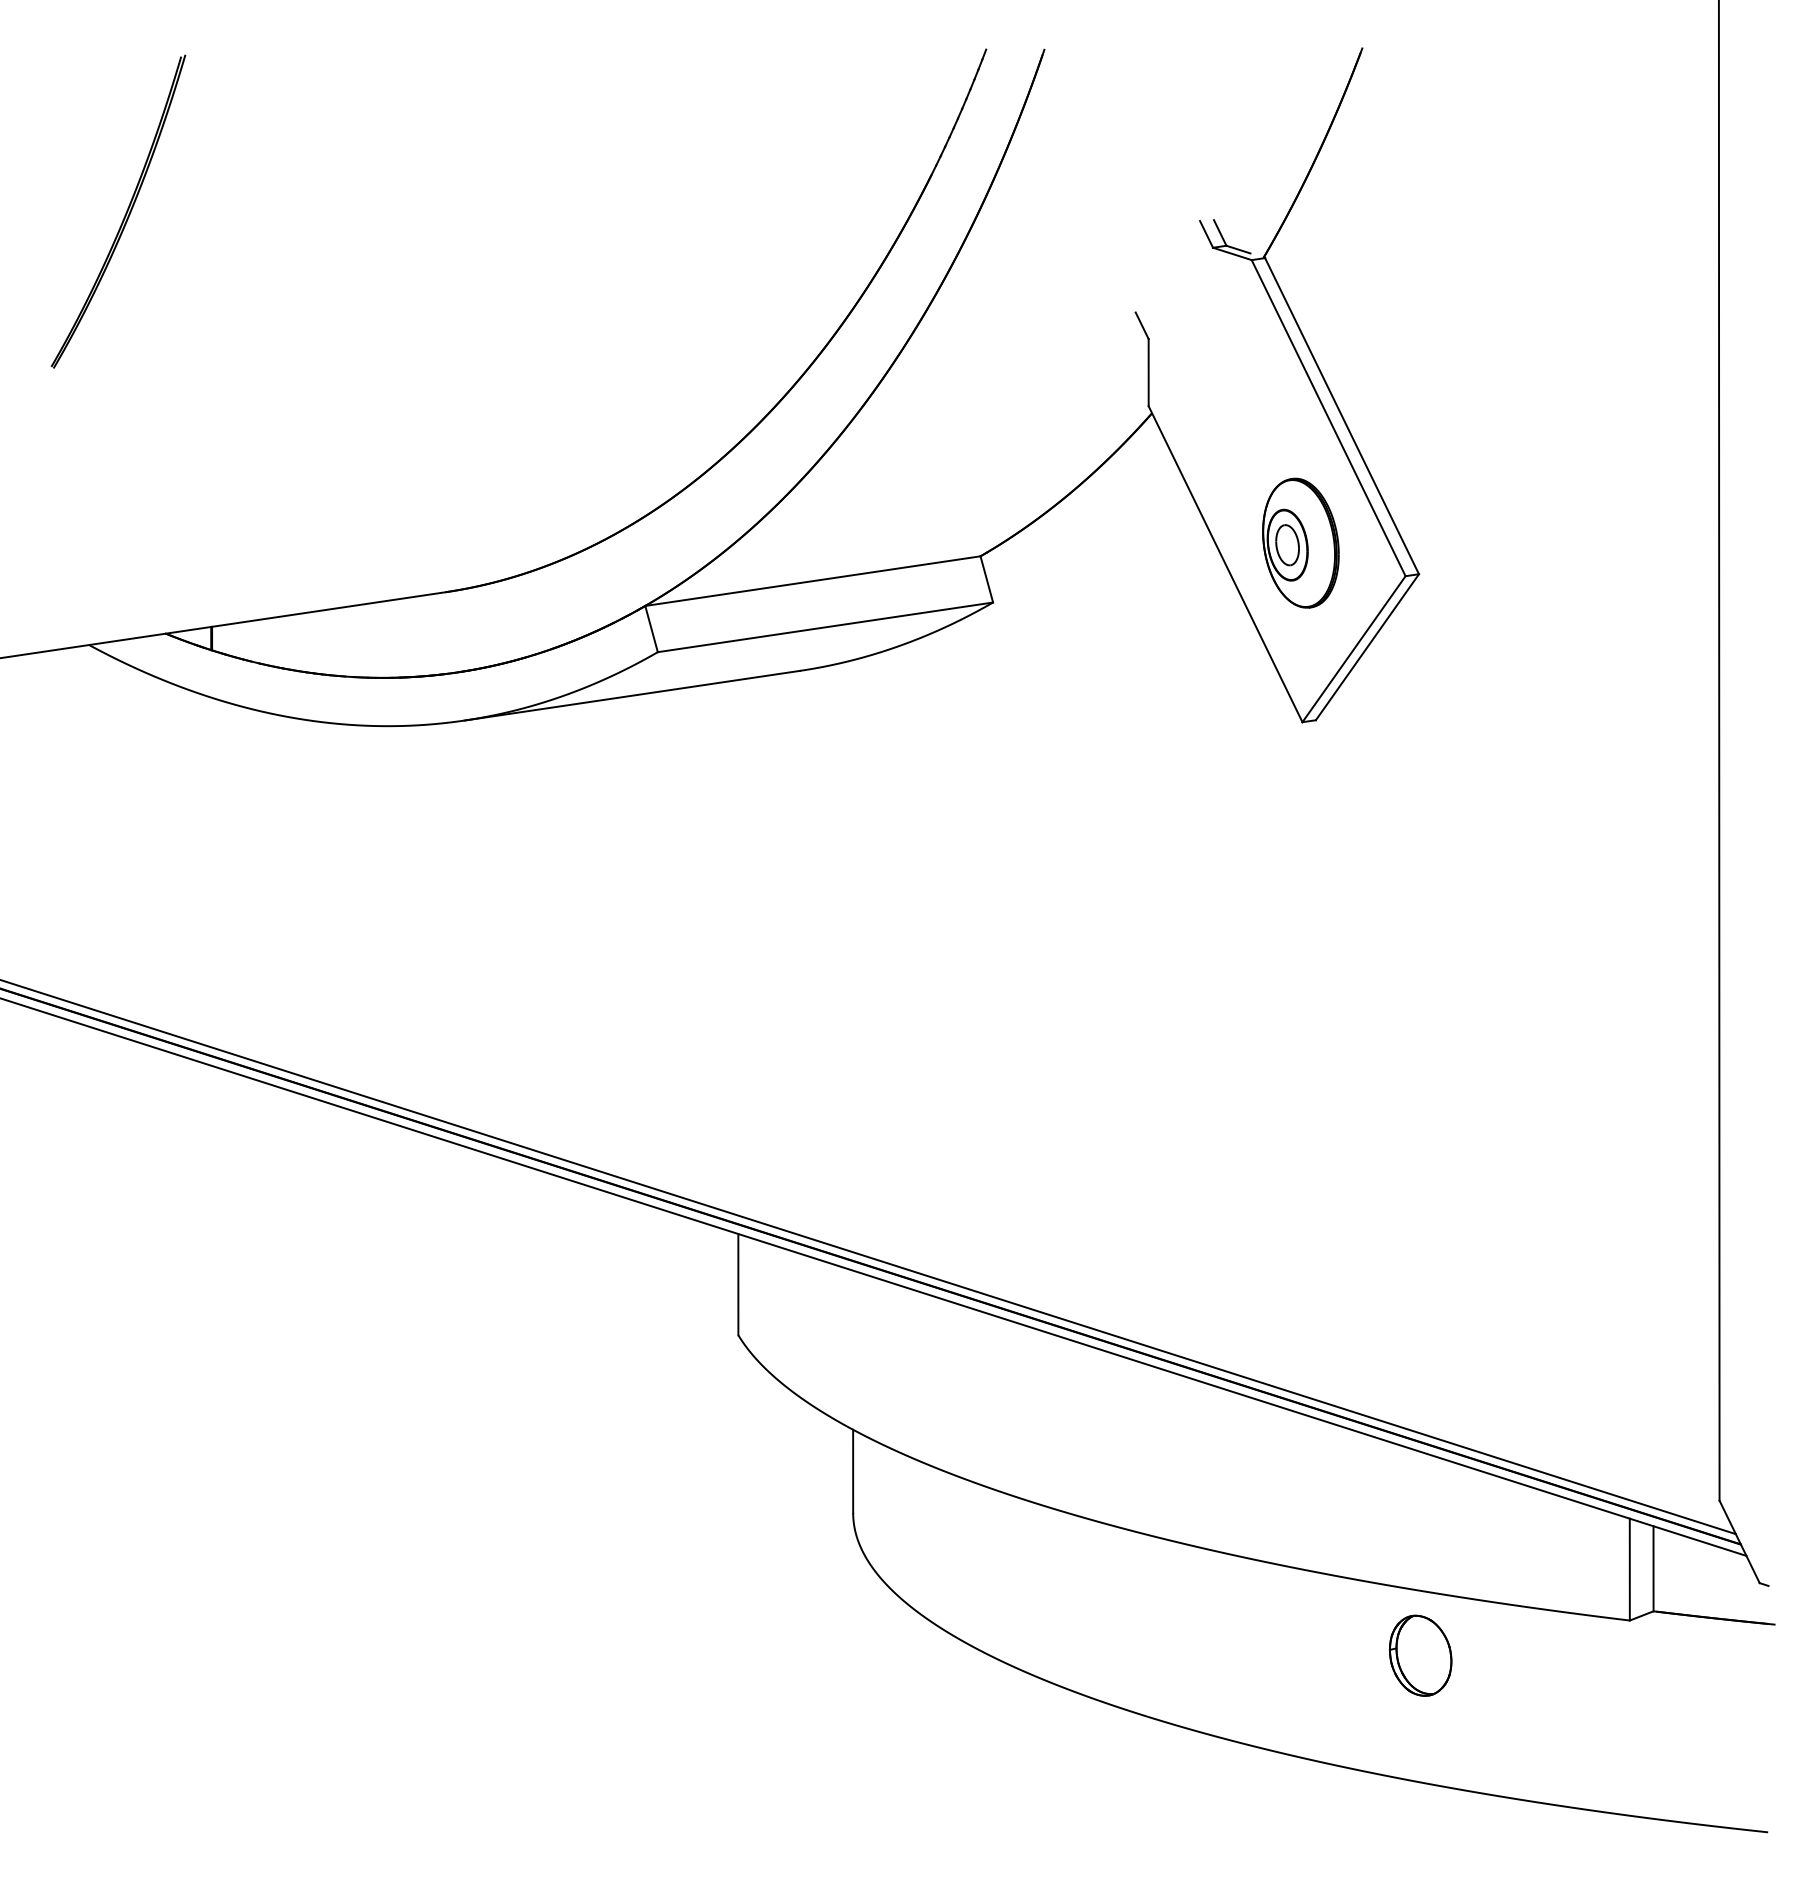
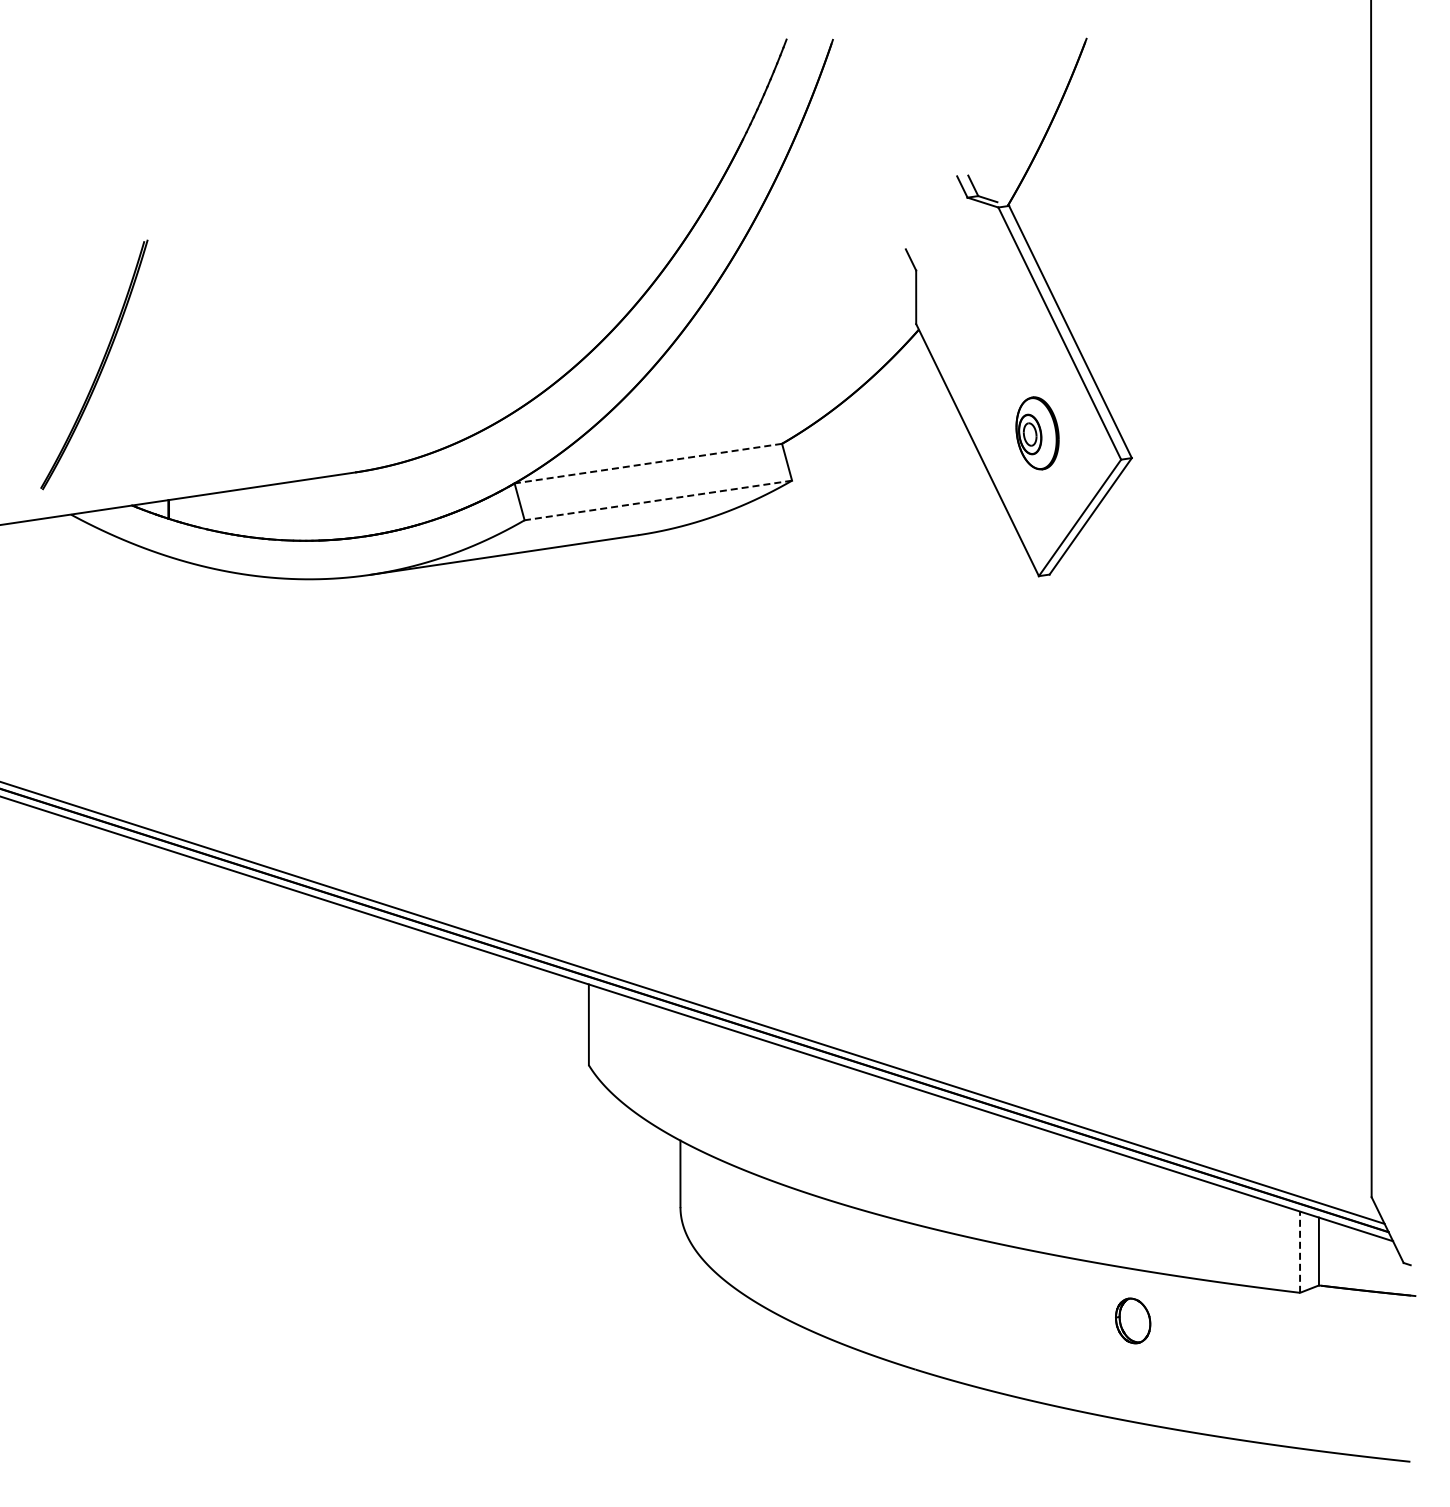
part: (118, 211) -> (94, 364), moved
part: (1300, 543) -> (1037, 433), size x0.7
line: (811, 580) -> (647, 463), solid -> dashed
line: (824, 627) -> (657, 500), solid -> dashed
line: (1630, 1569) -> (1300, 1252), solid -> dashed
part: (1419, 1655) -> (1132, 1320), size x0.7

